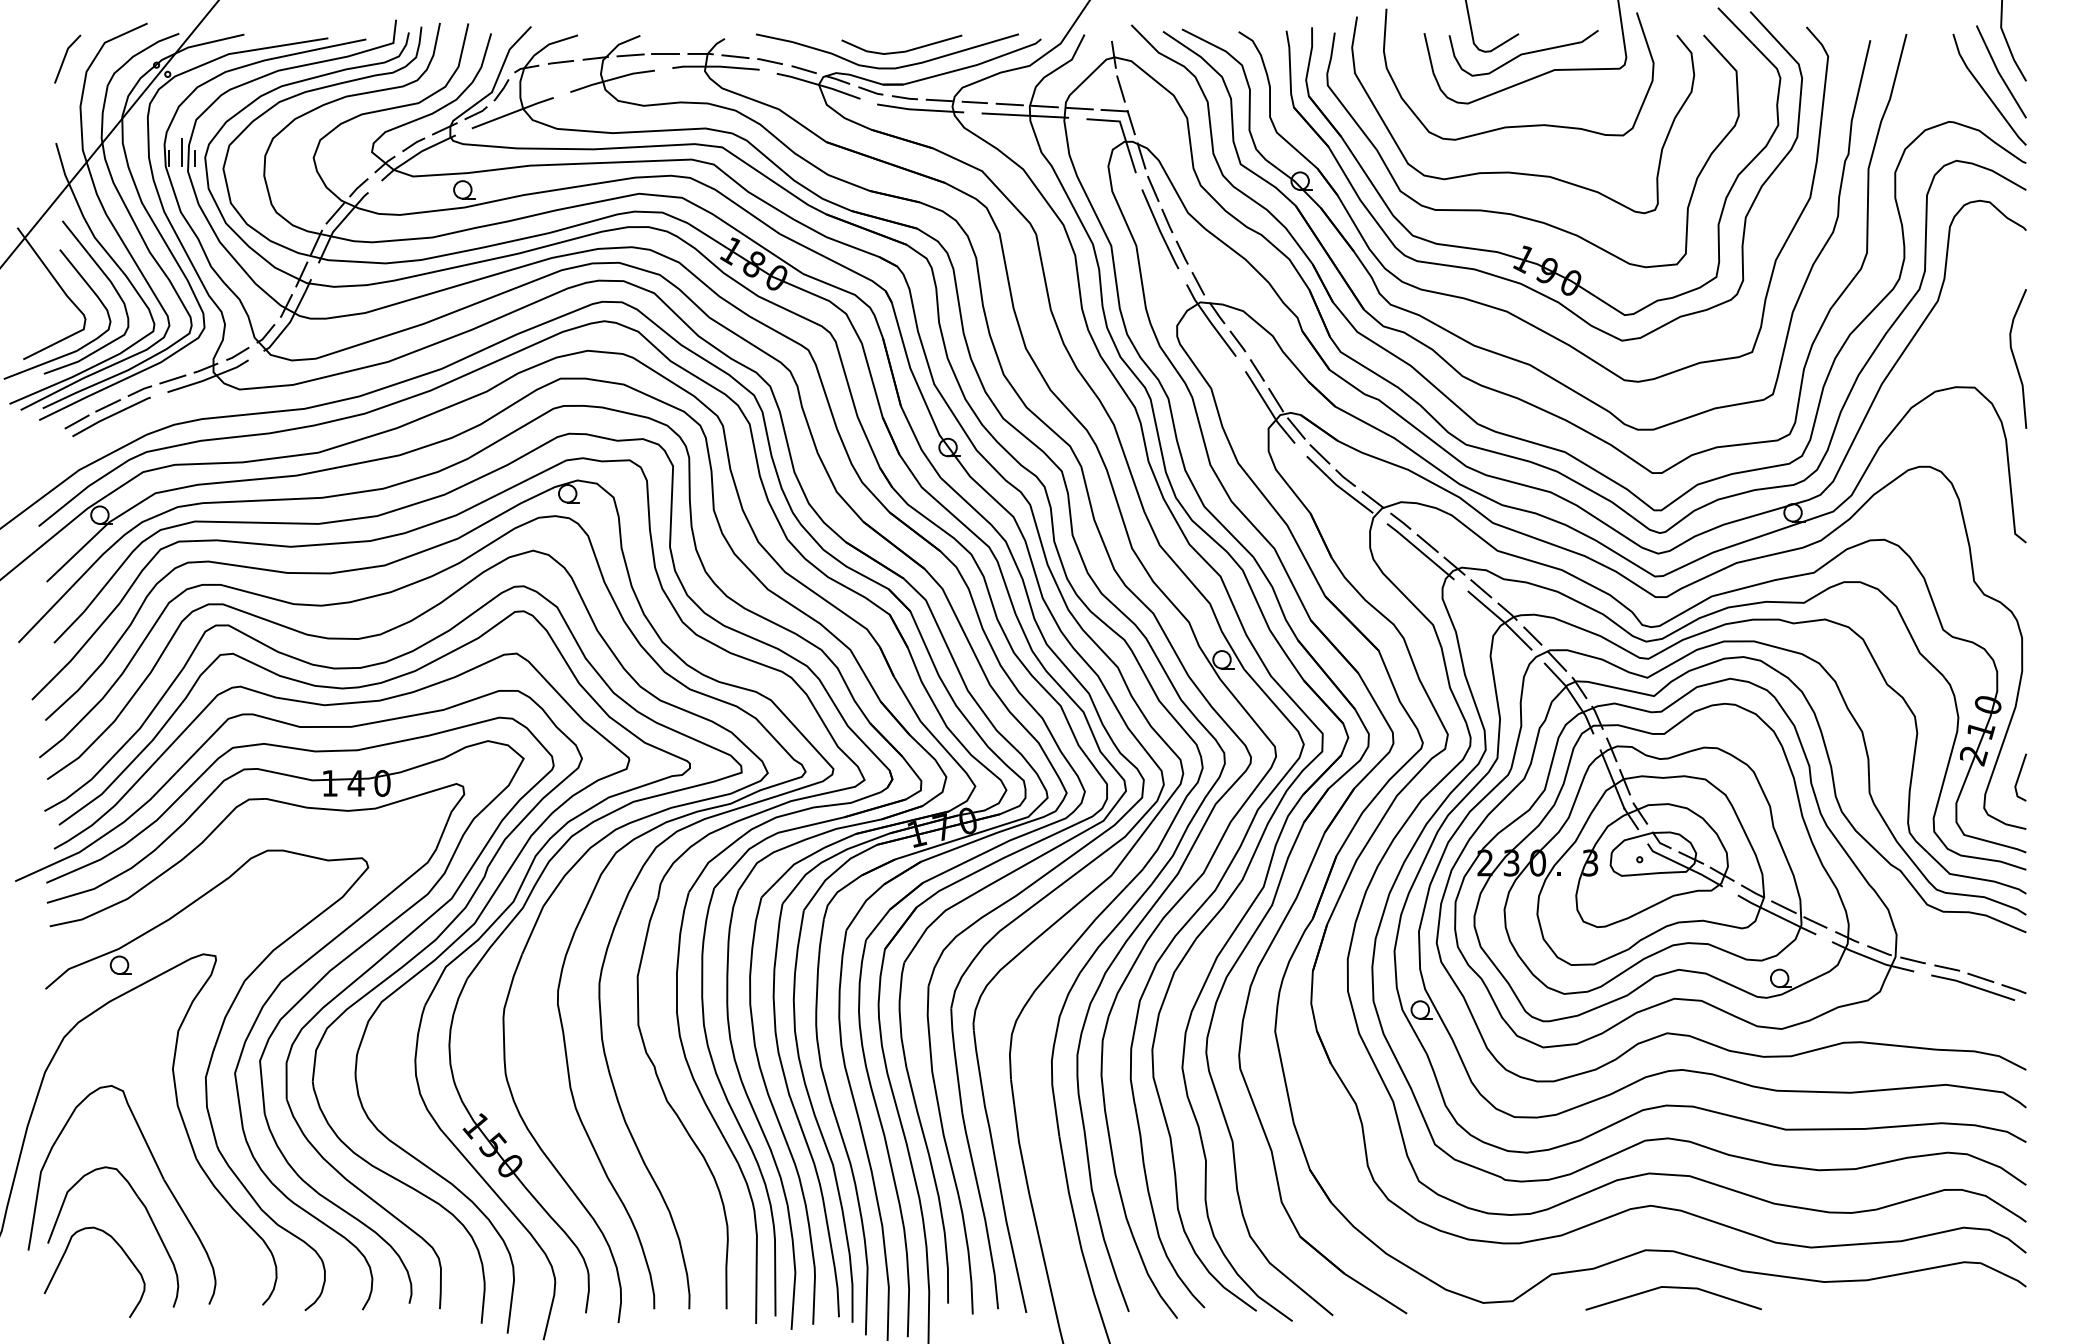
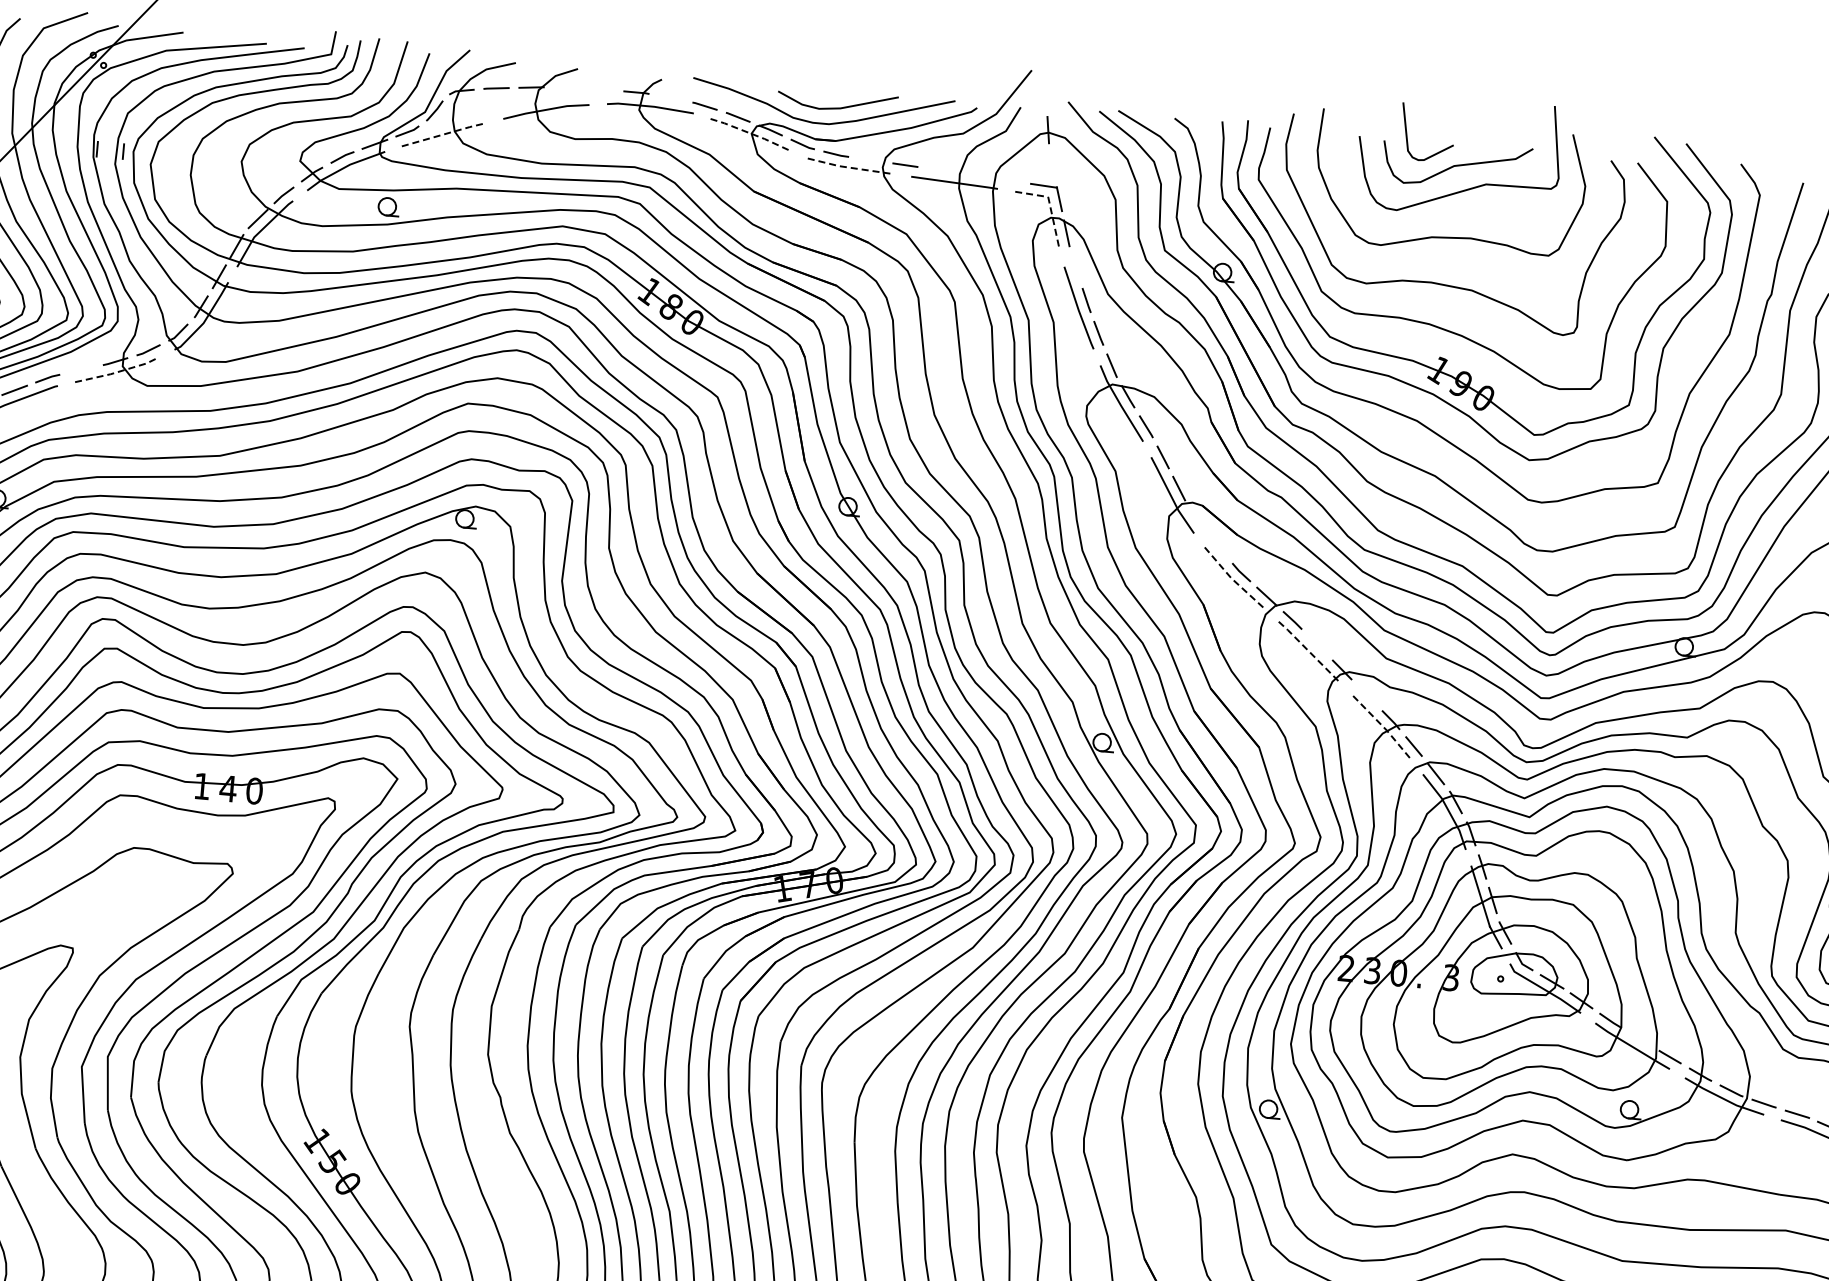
line: (665, 53) -> (601, 88), removed
line: (630, 55) -> (566, 87), removed
line: (735, 56) -> (670, 98), removed
line: (819, 85) -> (752, 134), solid -> dashed
line: (1120, 88) -> (1051, 164), removed
line: (939, 100) -> (870, 160), removed
line: (1009, 104) -> (939, 170), removed
line: (1044, 106) -> (974, 175), removed
line: (1079, 108) -> (1009, 180), removed
line: (919, 109) -> (849, 167), solid -> dashed
line: (513, 112) -> (444, 134), solid -> dashed
line: (1122, 130) -> (1050, 206), solid -> dashed
line: (182, 152) -> (111, 144), removed
line: (1153, 188) -> (1075, 266), removed
line: (209, 378) -> (118, 372), solid -> dashed
line: (172, 379) -> (81, 369), removed
line: (1296, 428) -> (1196, 518), removed
line: (1319, 454) -> (1217, 546), removed
line: (1338, 486) -> (1233, 580), solid -> dashed
line: (1427, 543) -> (1317, 644), removed
line: (1420, 551) -> (1309, 652), solid -> dashed
line: (1481, 588) -> (1367, 694), removed
line: (1501, 619) -> (1384, 727), solid -> dashed
line: (1783, 907) -> (1639, 1039), removed

